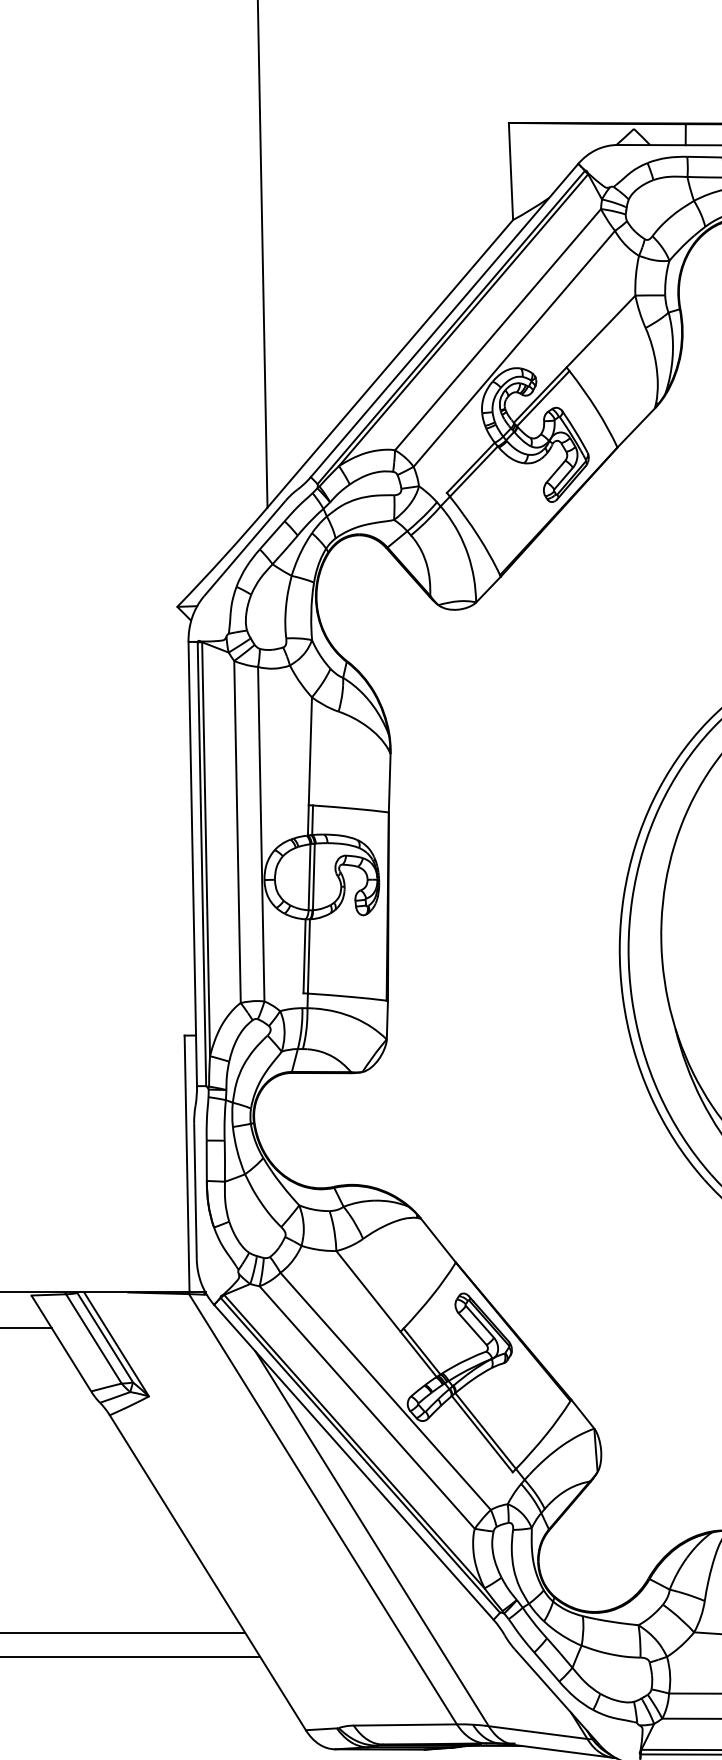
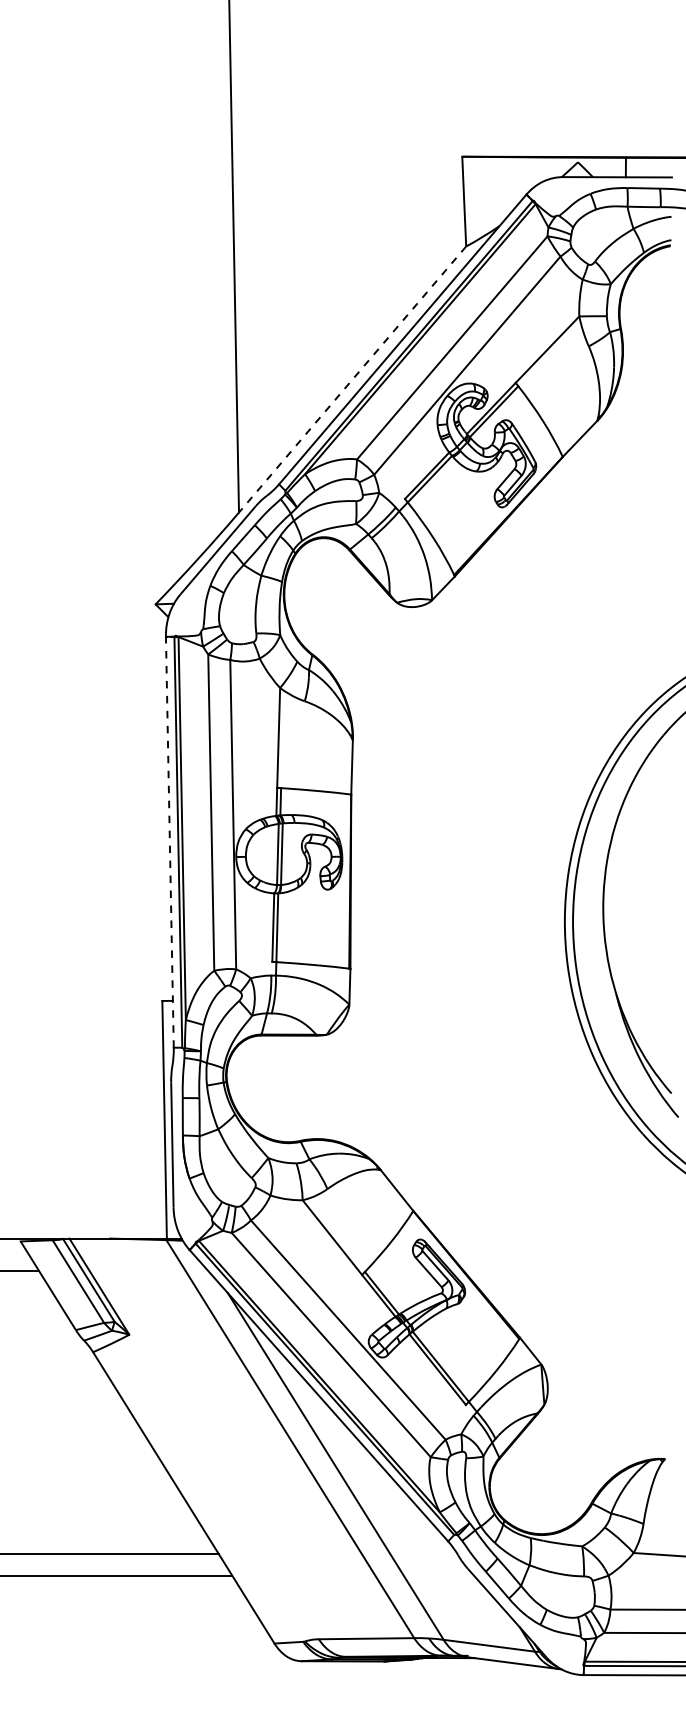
line: (390, 363) -> (352, 379), solid -> dashed
line: (192, 864) -> (169, 842), solid -> dashed

